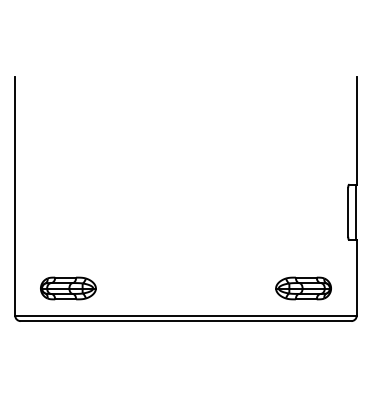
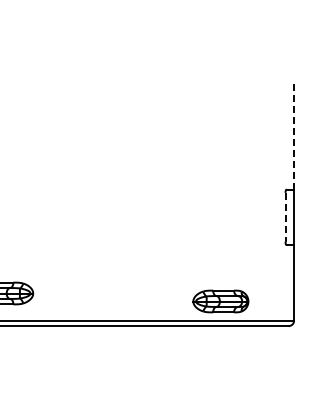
line: (356, 131) -> (293, 136), solid -> dashed
line: (348, 212) -> (285, 217), solid -> dashed
part: (303, 288) -> (220, 301), moved

